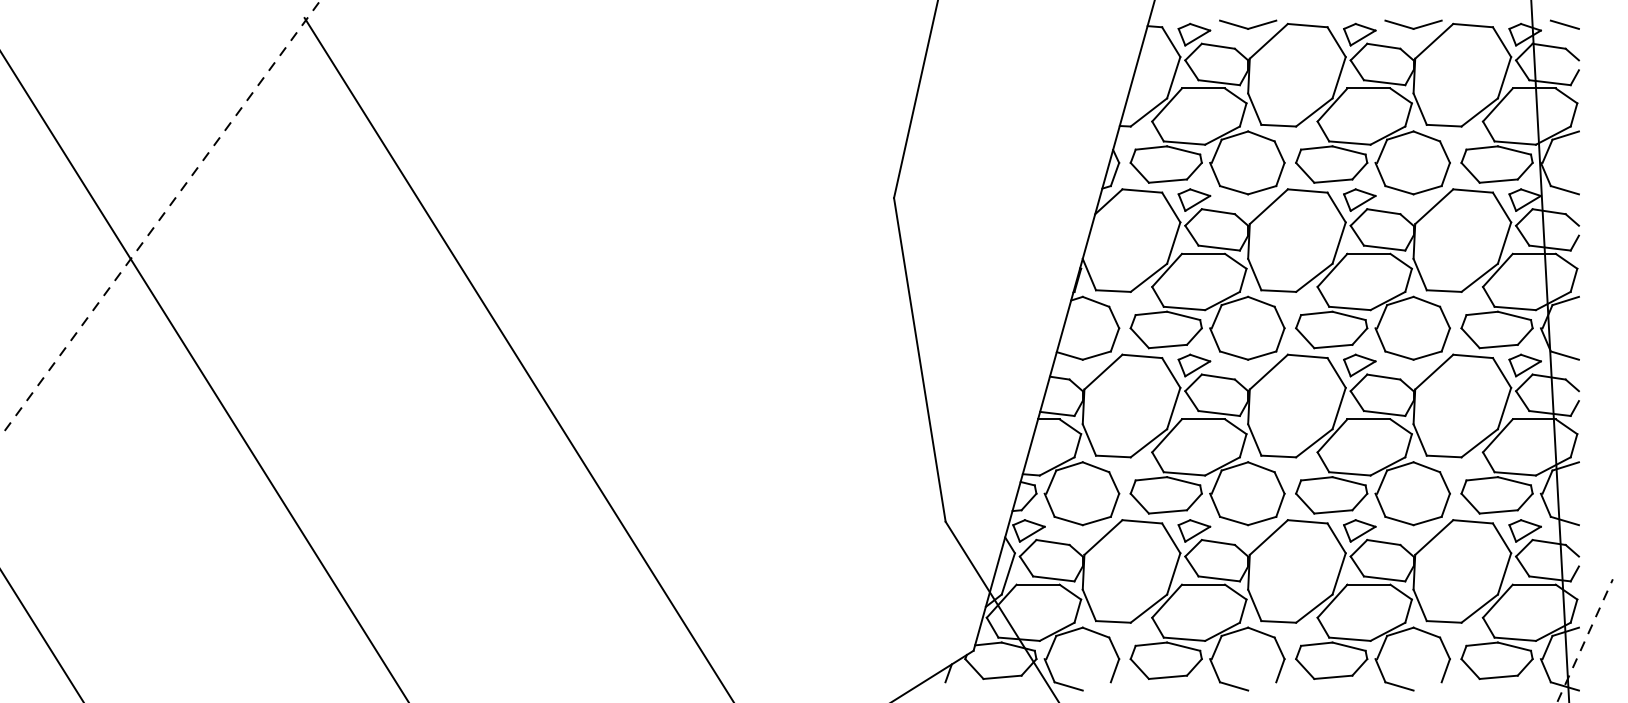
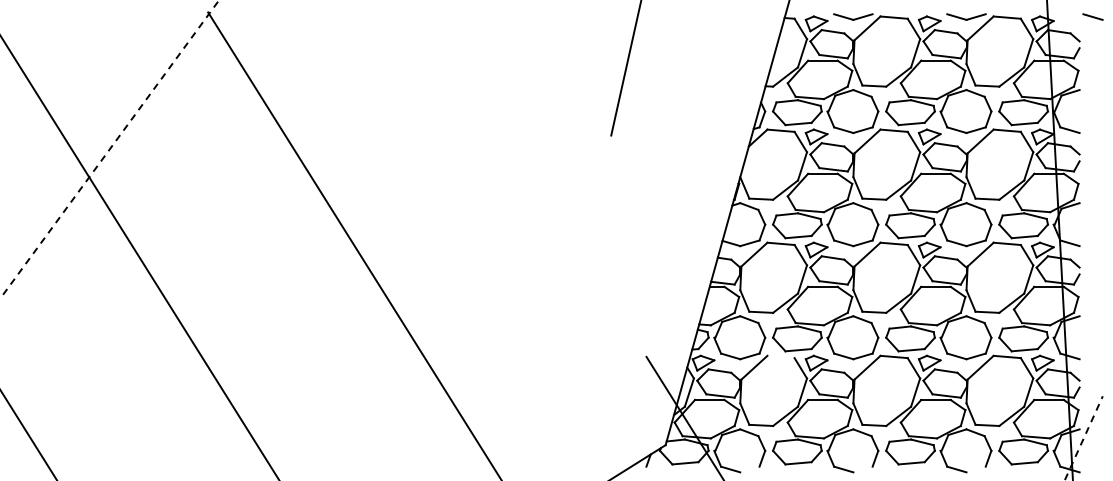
line: (1564, 23) -> (1092, 16), moved
line: (919, 358) -> (628, 245), removed
line: (1141, 521) -> (780, 356), removed

